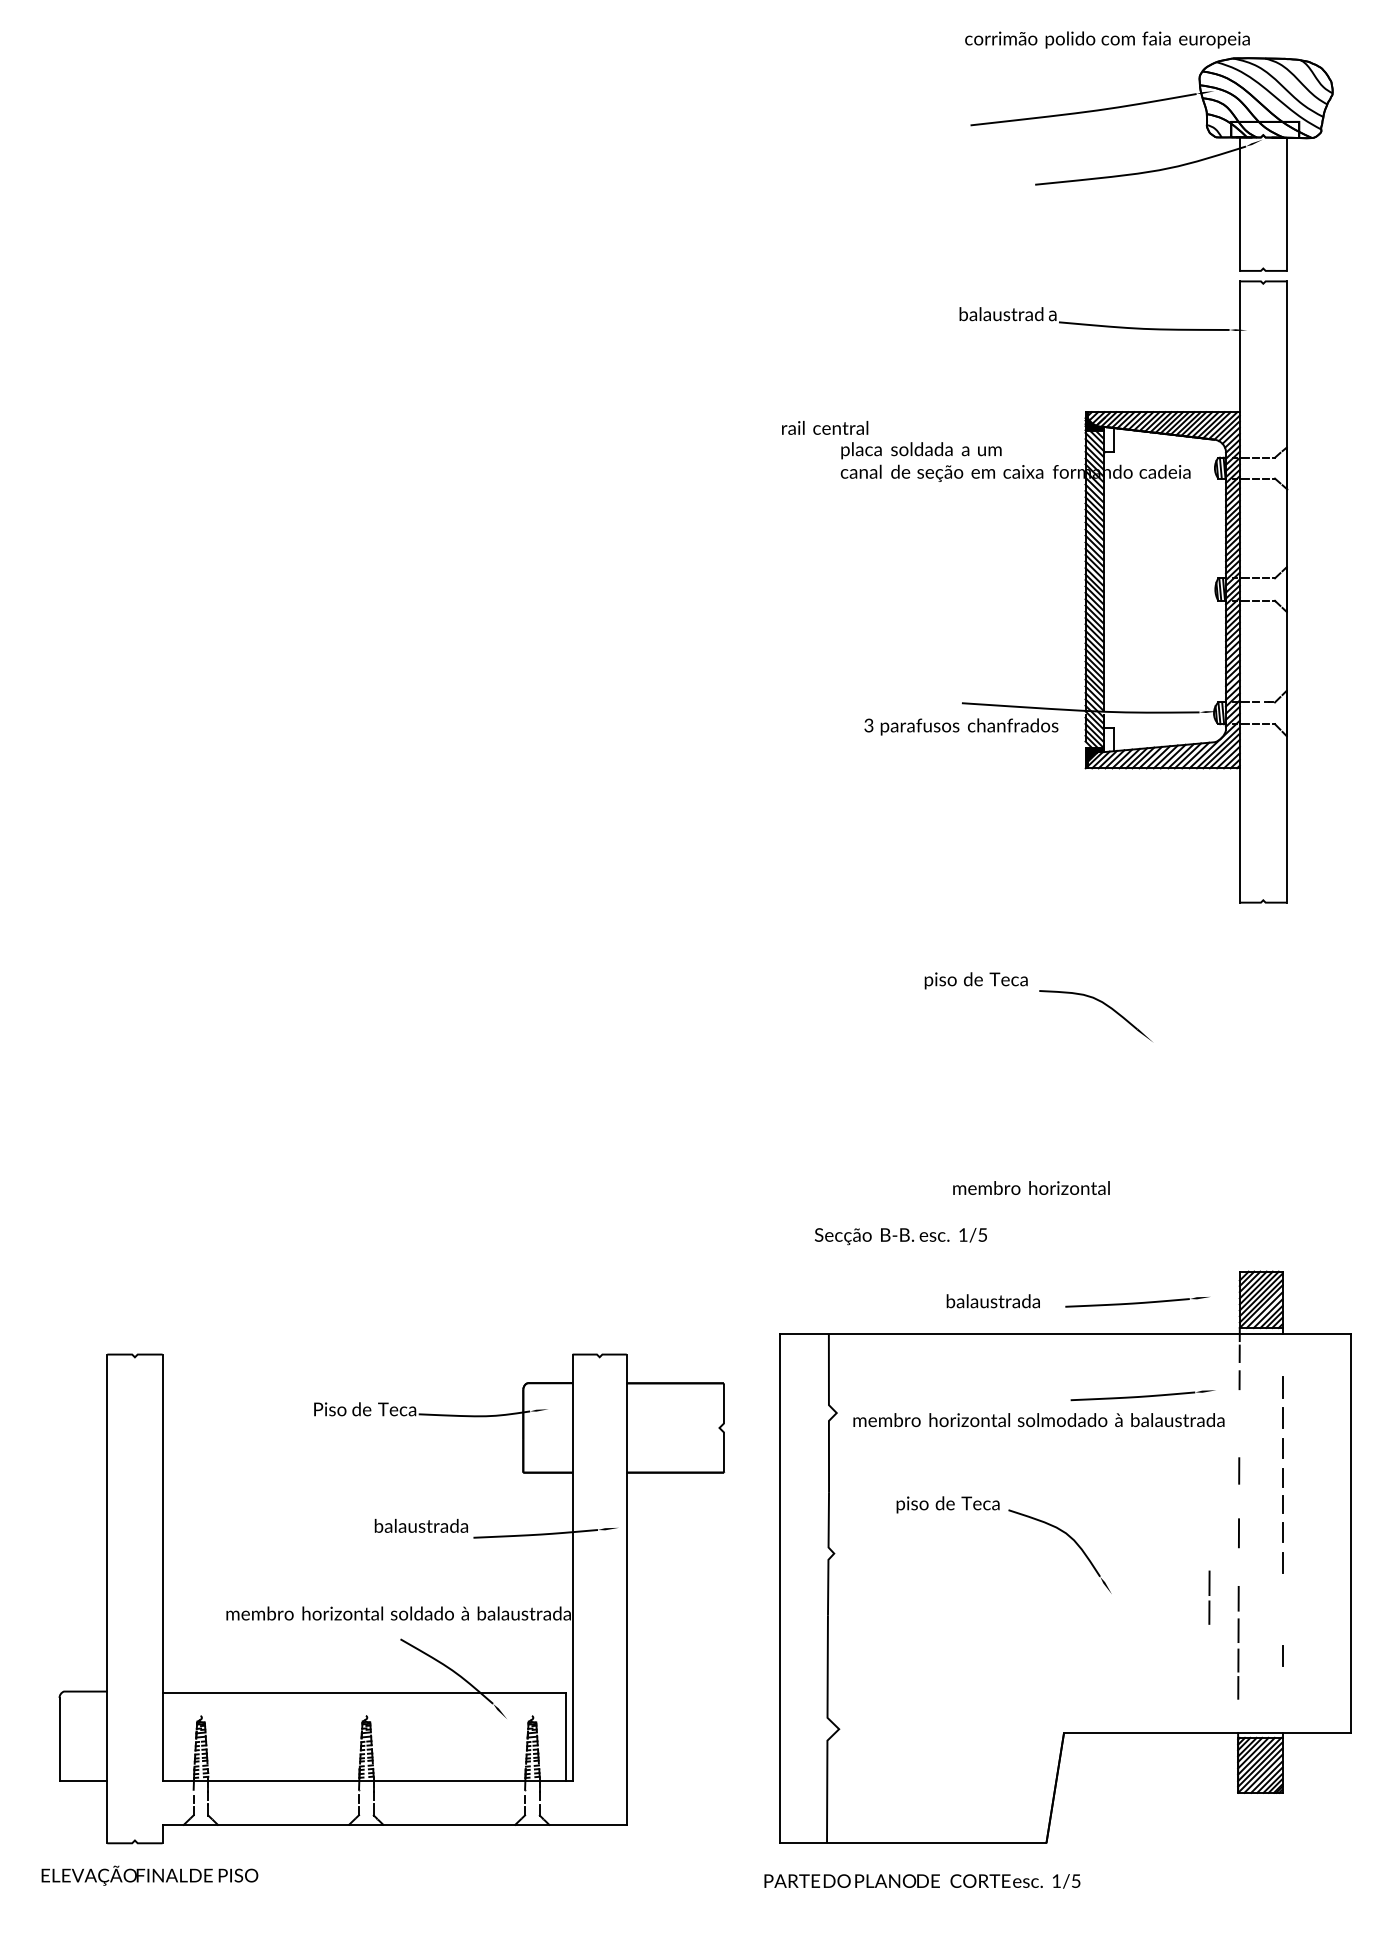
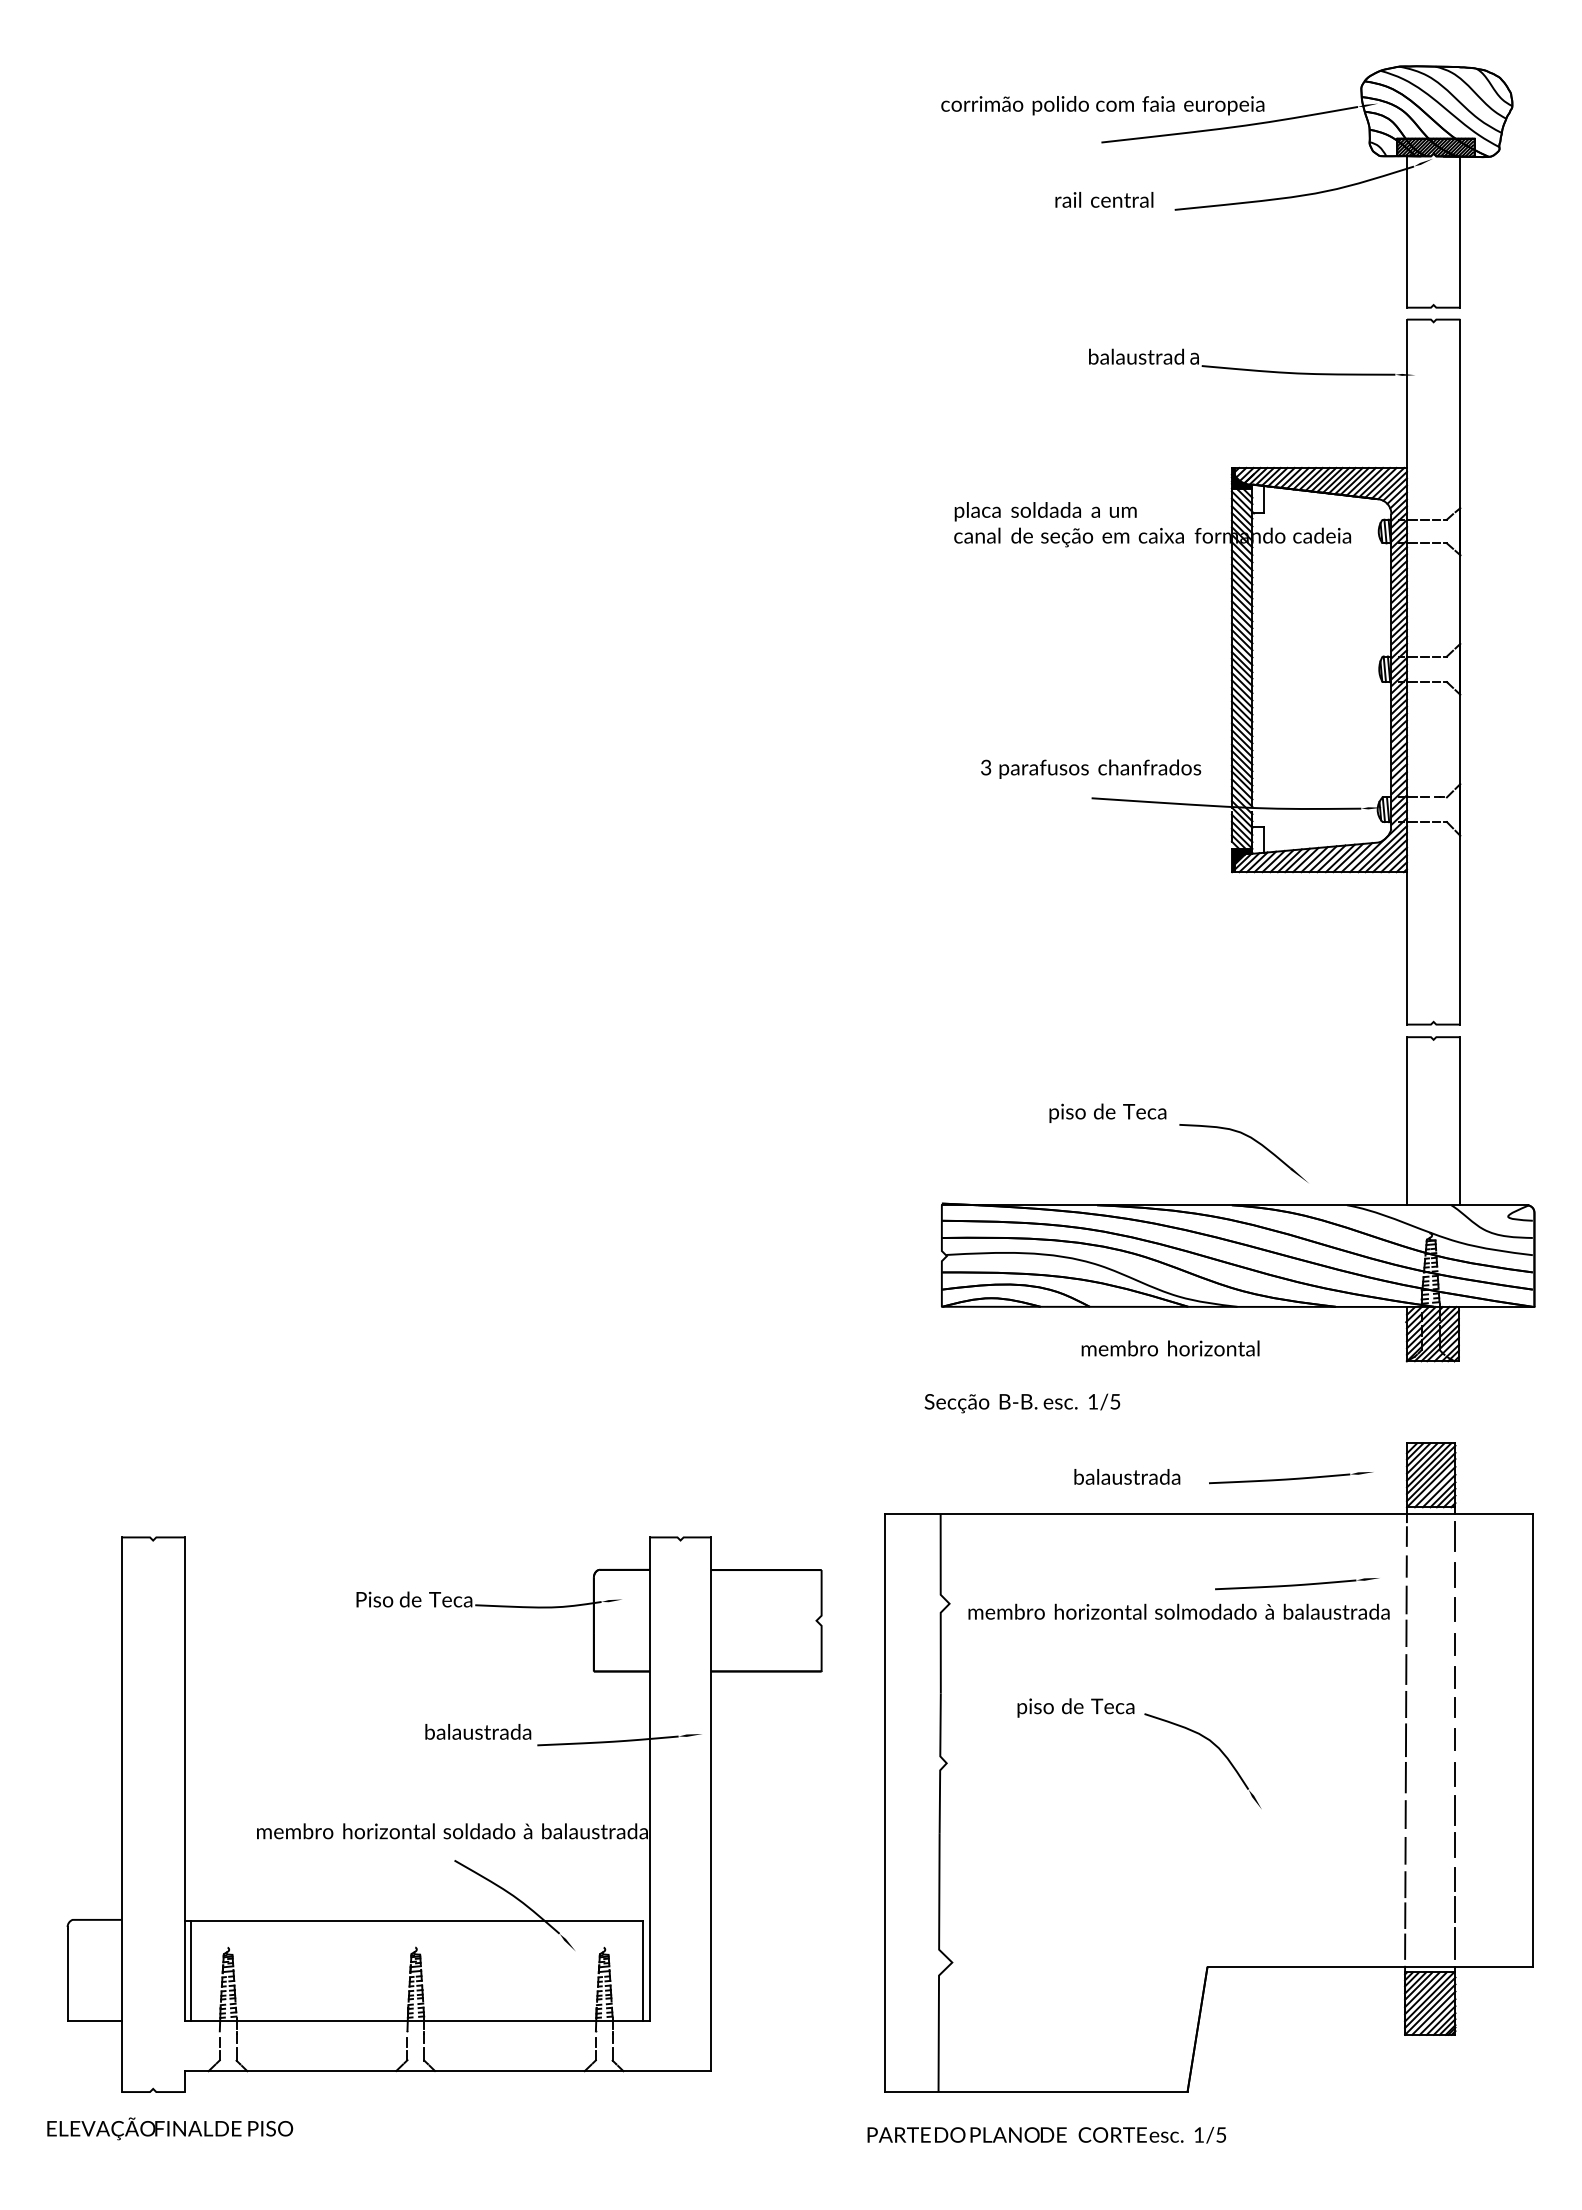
text: (1107, 39) -> (1102, 105), moved
hatch: (1264, 129) -> (1434, 147), added
text: (825, 427) -> (1104, 199), moved
text: (961, 726) -> (1091, 768), moved
part: (1091, 1056) -> (1238, 1199), added
line: (1282, 1353) -> (1455, 1536), added
line: (1239, 1501) -> (1406, 1704), added
line: (1238, 1566) -> (1405, 1777), added
line: (1282, 1595) -> (1455, 1810), added
line: (1209, 1596) -> (1406, 1614), moved
line: (1282, 1626) -> (1455, 1845), added
line: (1282, 1682) -> (1455, 1909), added
line: (1282, 1712) -> (1455, 1943), added
line: (1238, 1715) -> (1405, 1946), added
line: (167, 1737) -> (190, 1971), added

